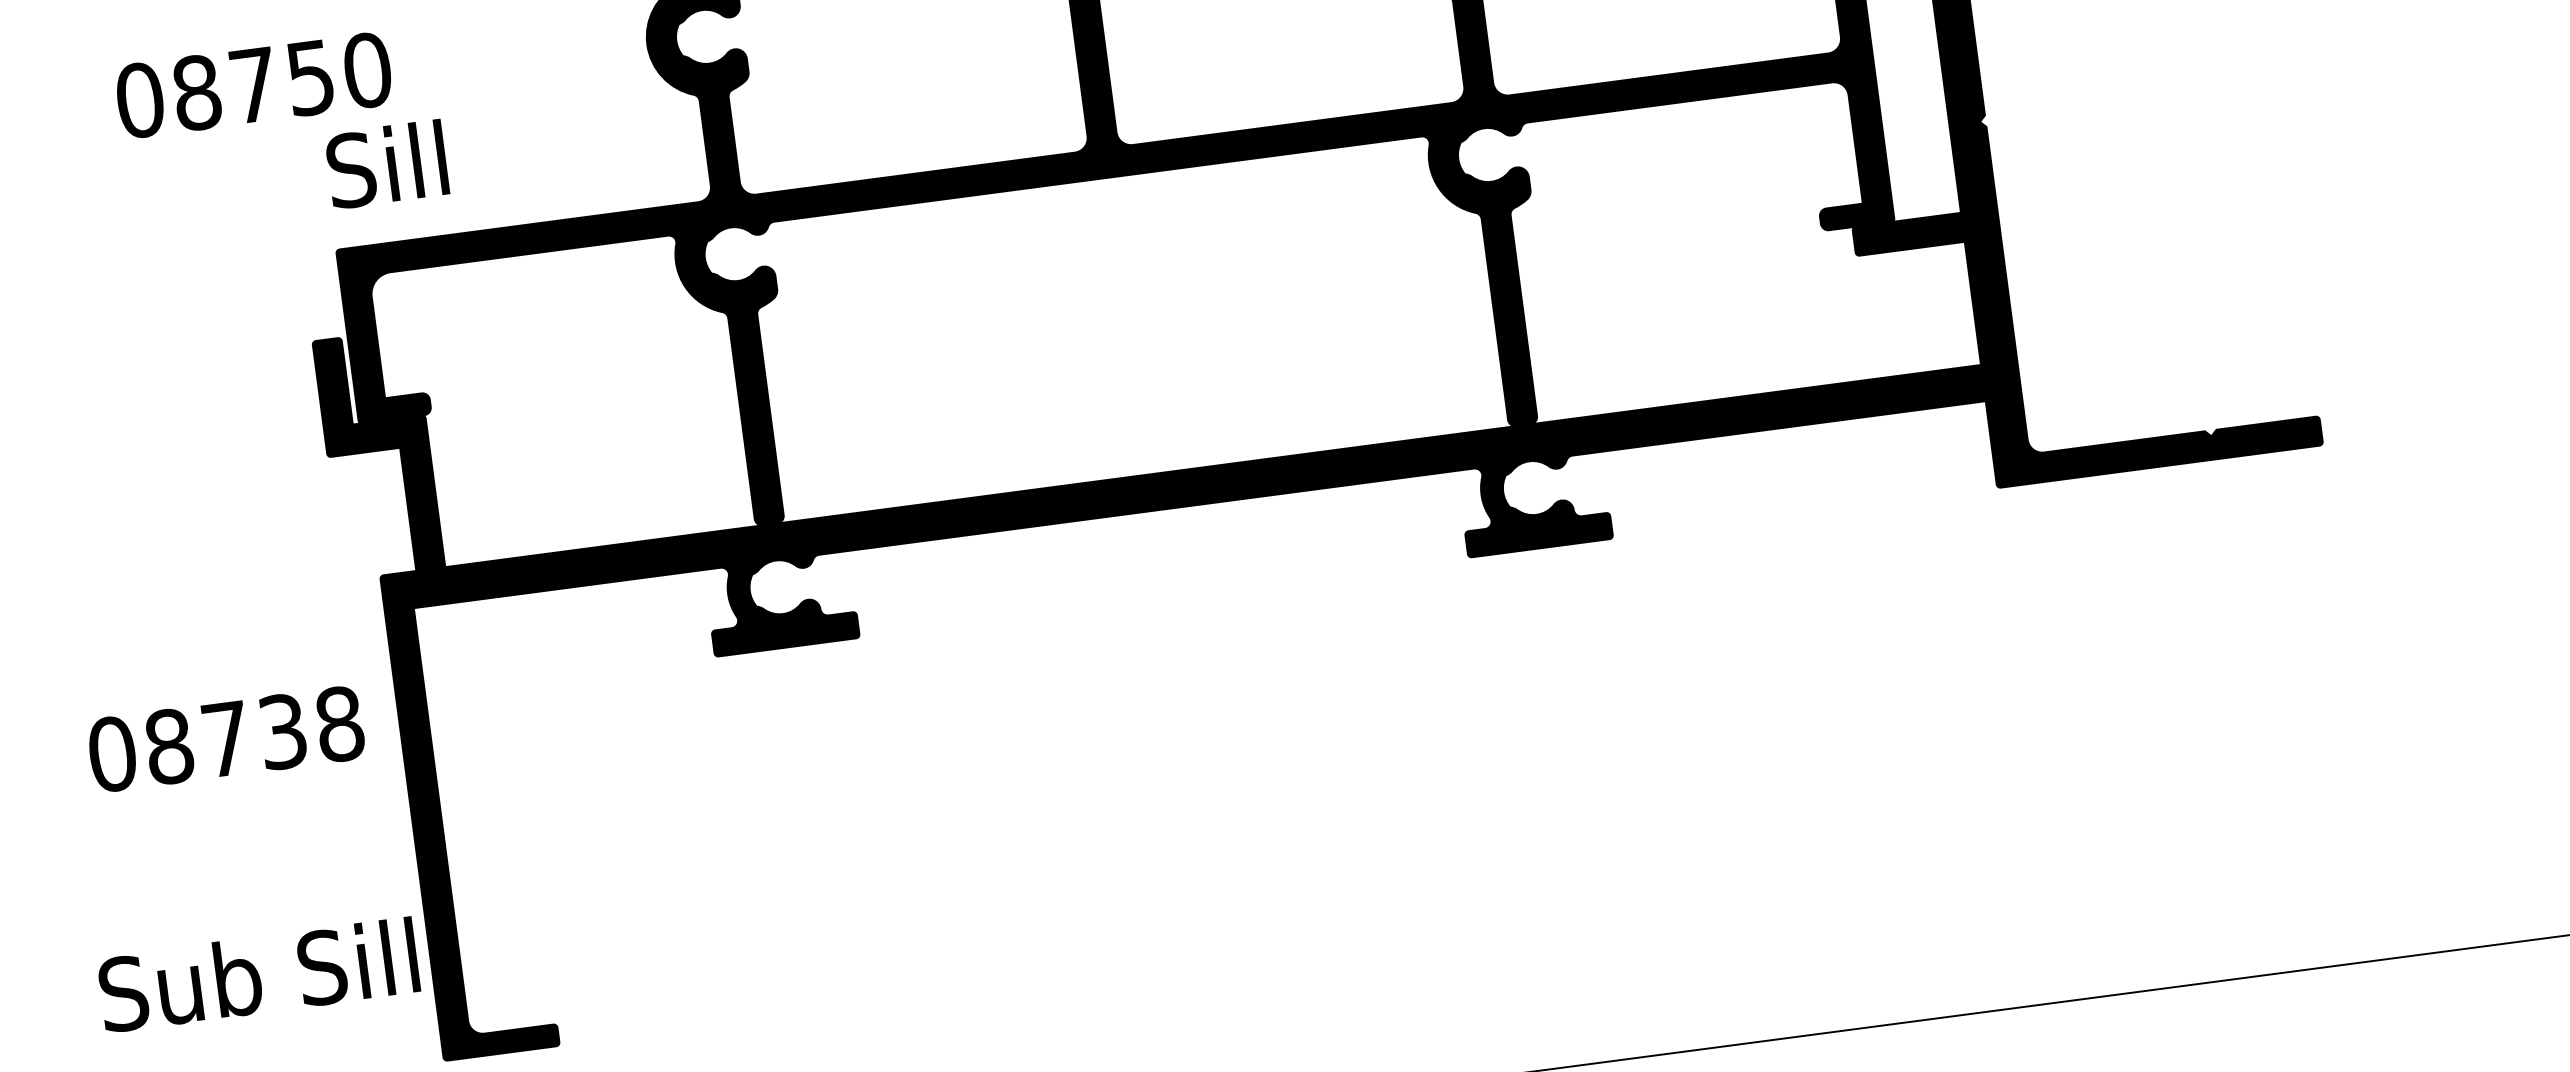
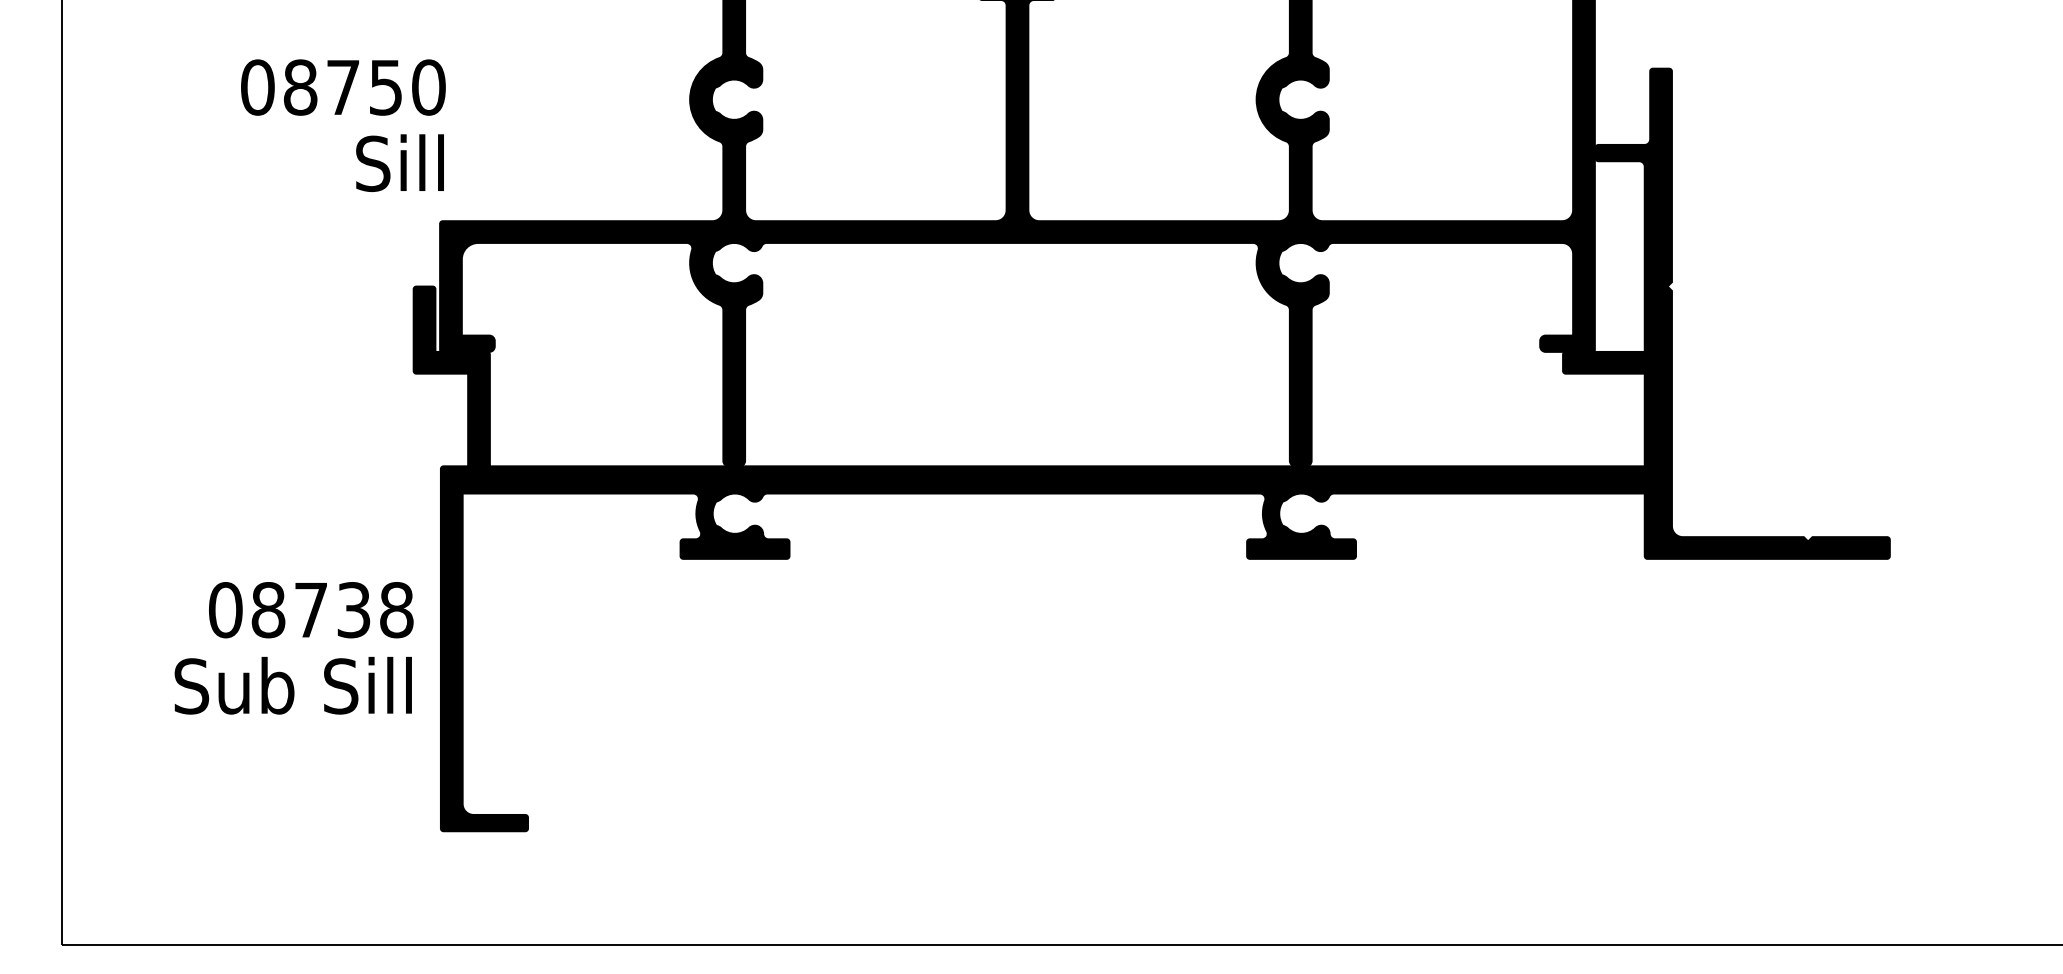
text: (254, 85) -> (343, 87), moved
text: (386, 163) -> (399, 162), moved
text: (226, 739) -> (311, 610), moved
text: (257, 974) -> (292, 685), moved

